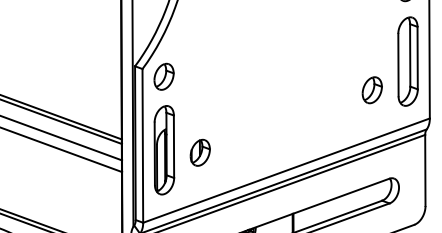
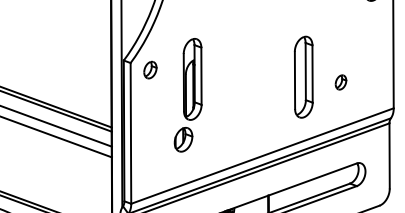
part: (407, 60) -> (303, 76), moved
part: (164, 76) -> (150, 69), size x0.7
part: (371, 90) -> (340, 82), size x0.6
part: (164, 150) -> (192, 79), moved

